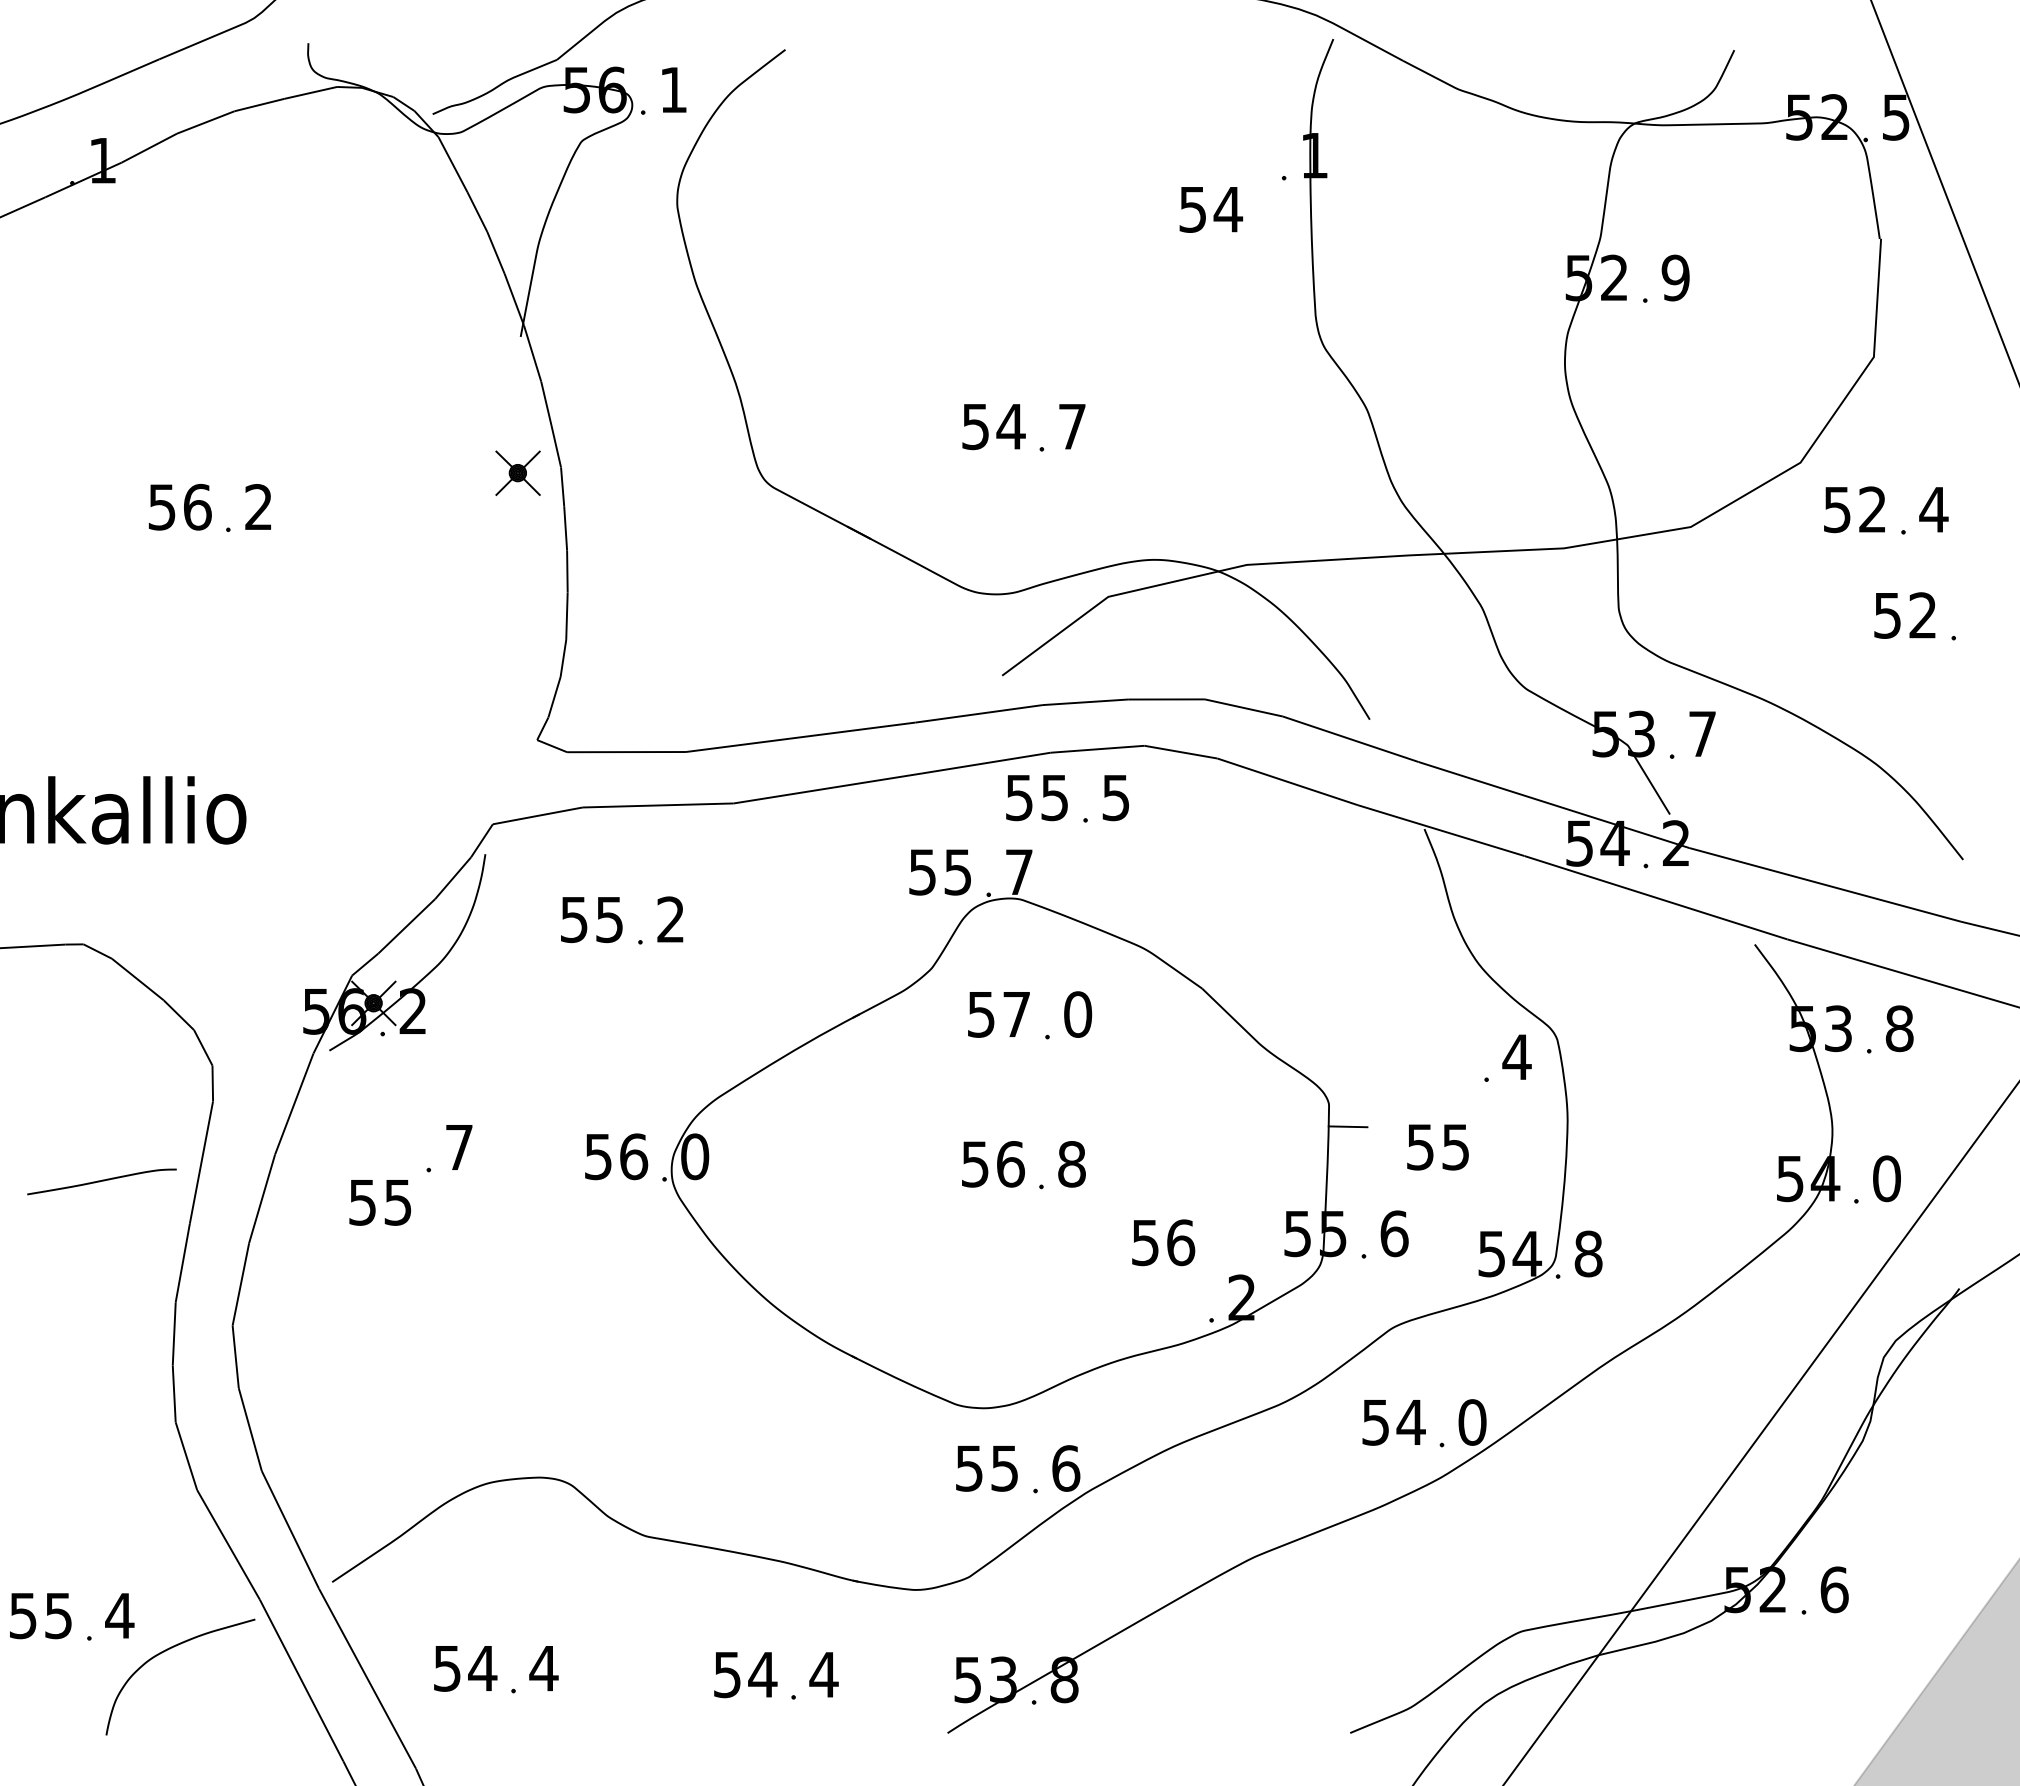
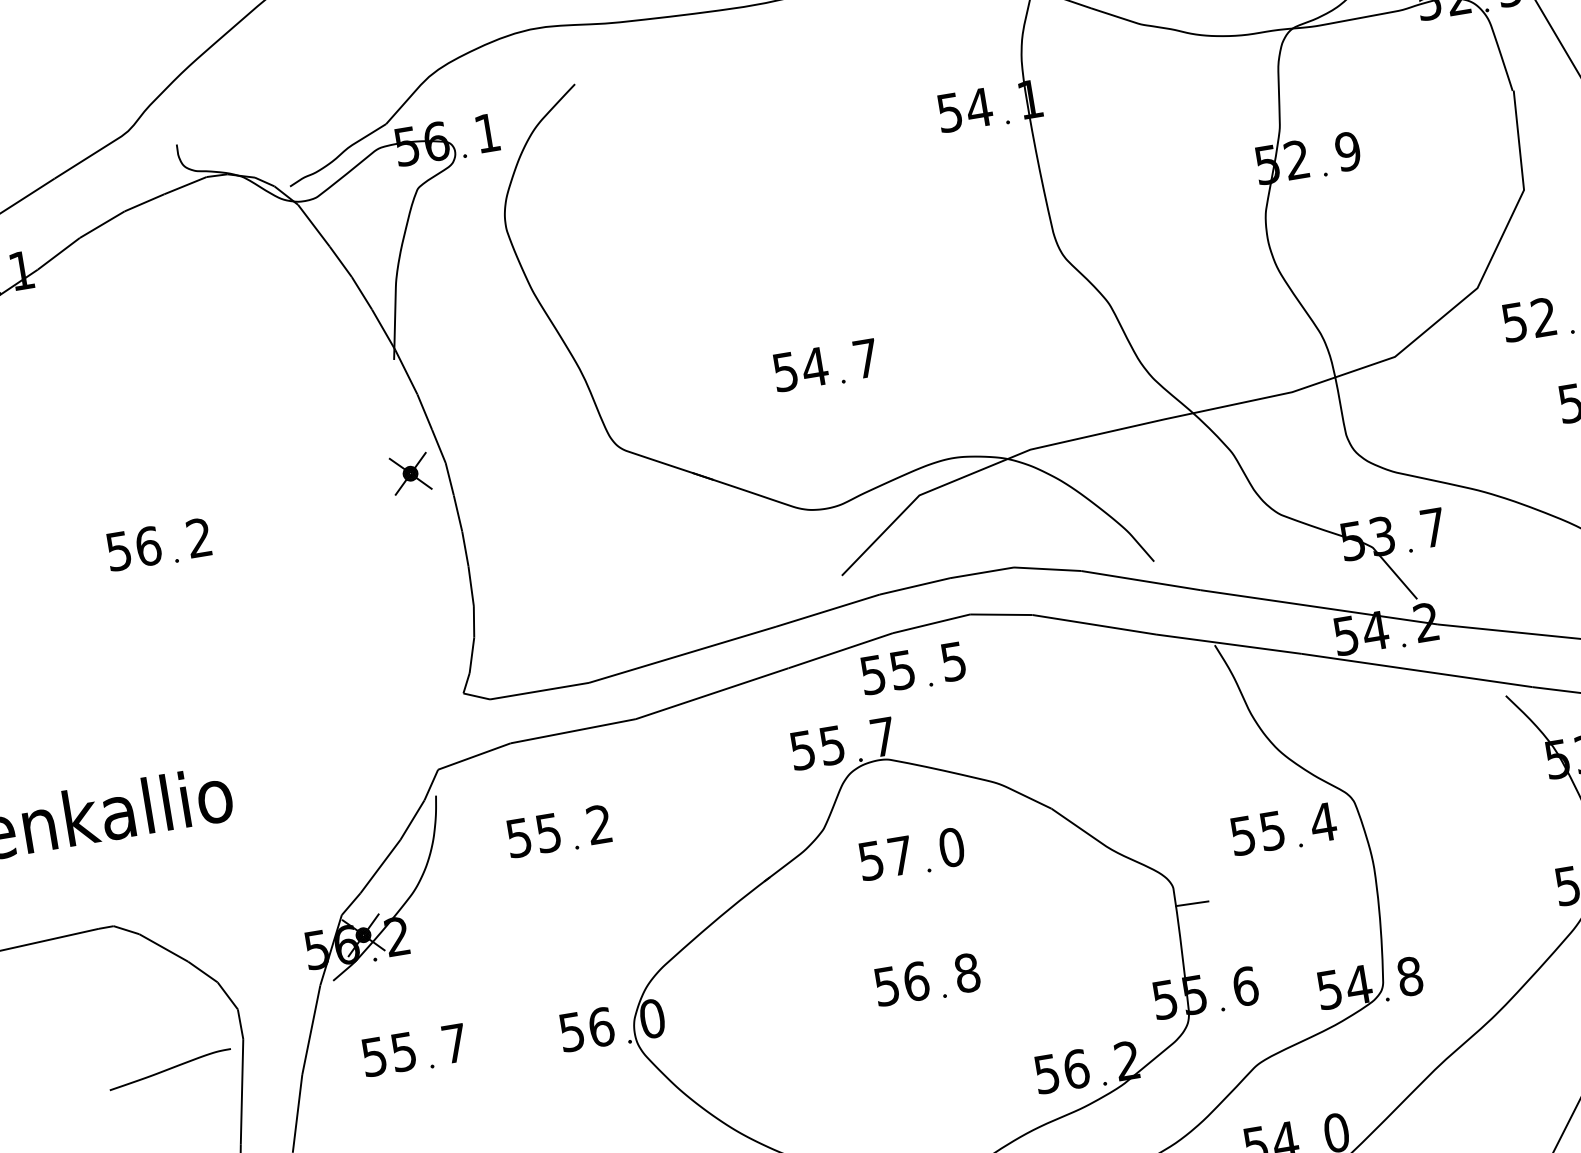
text: (1211, 209) -> (965, 110), moved
text: (1437, 1147) -> (1257, 833), moved
curve: (101, 1181) -> (169, 1069), moved
text: (380, 1202) -> (389, 1054), moved
text: (1163, 1242) -> (1061, 1071), moved

